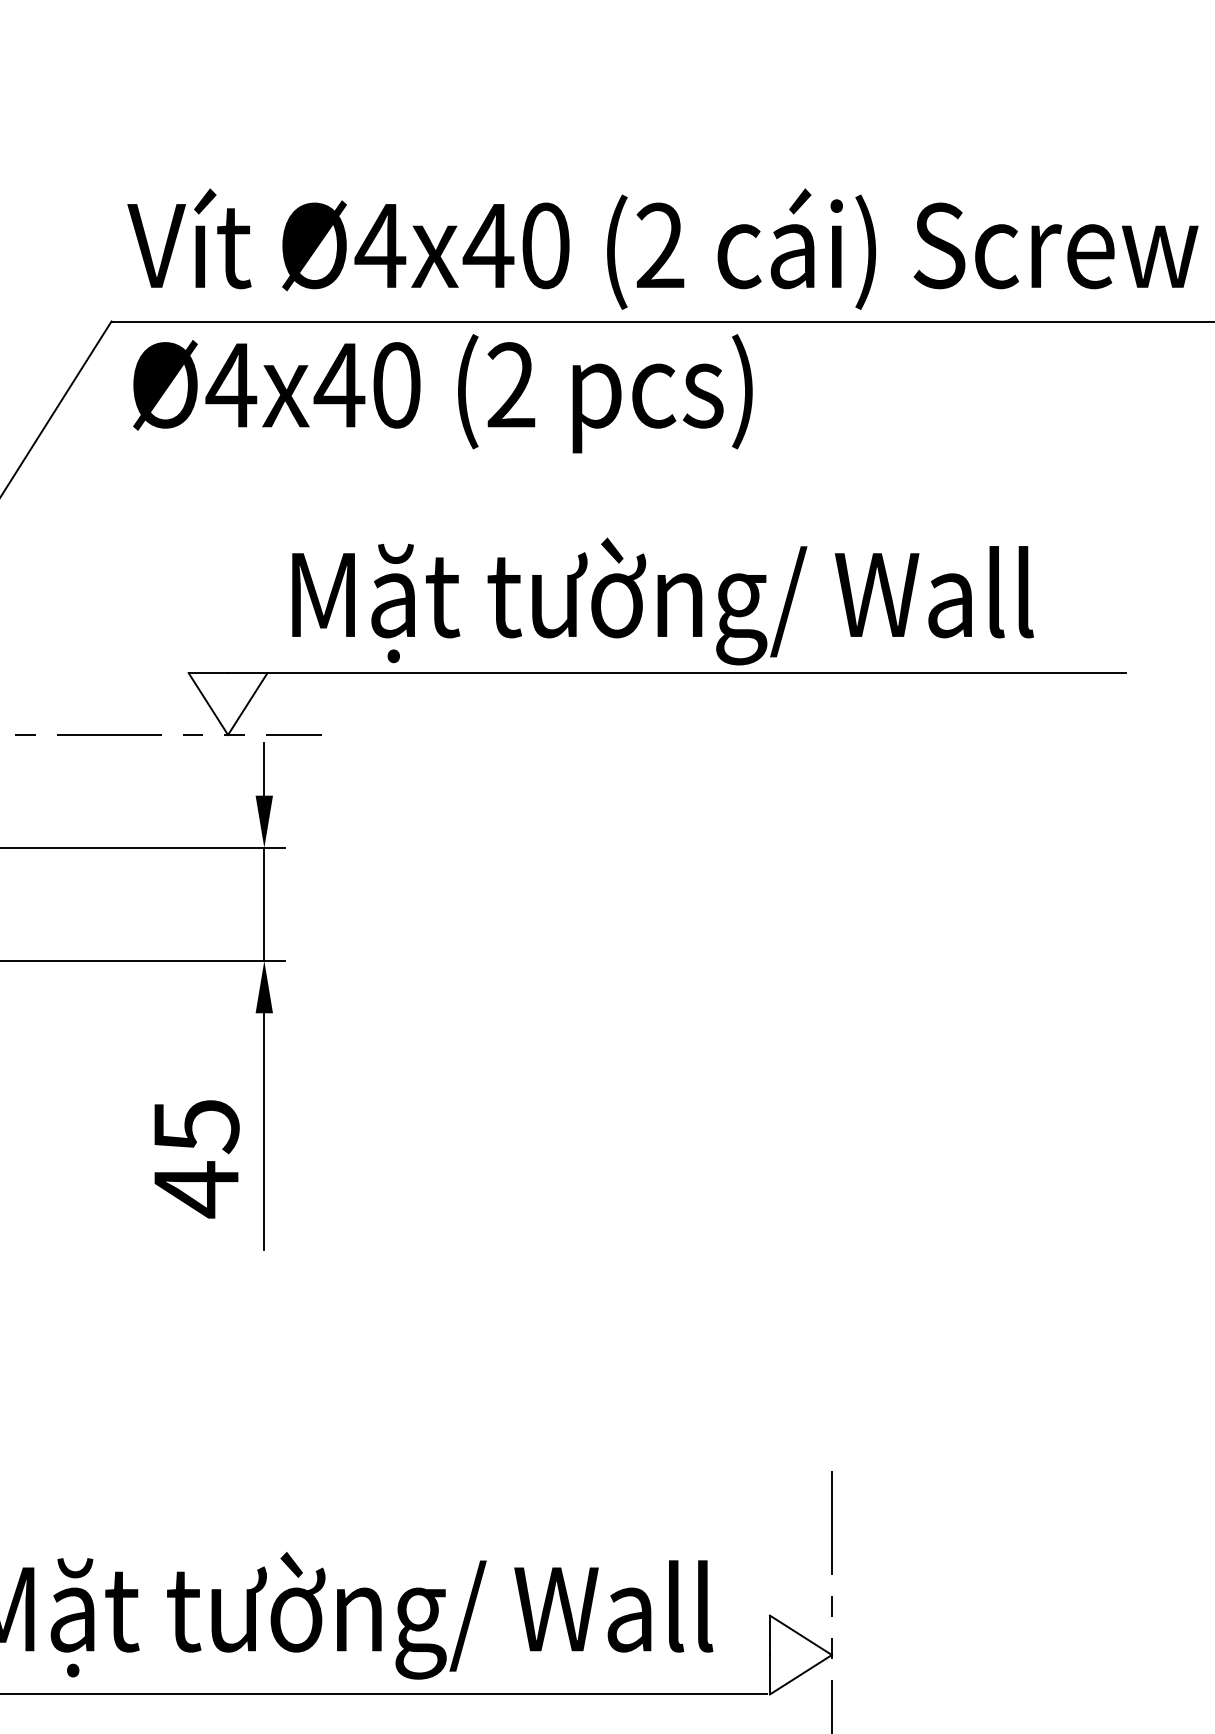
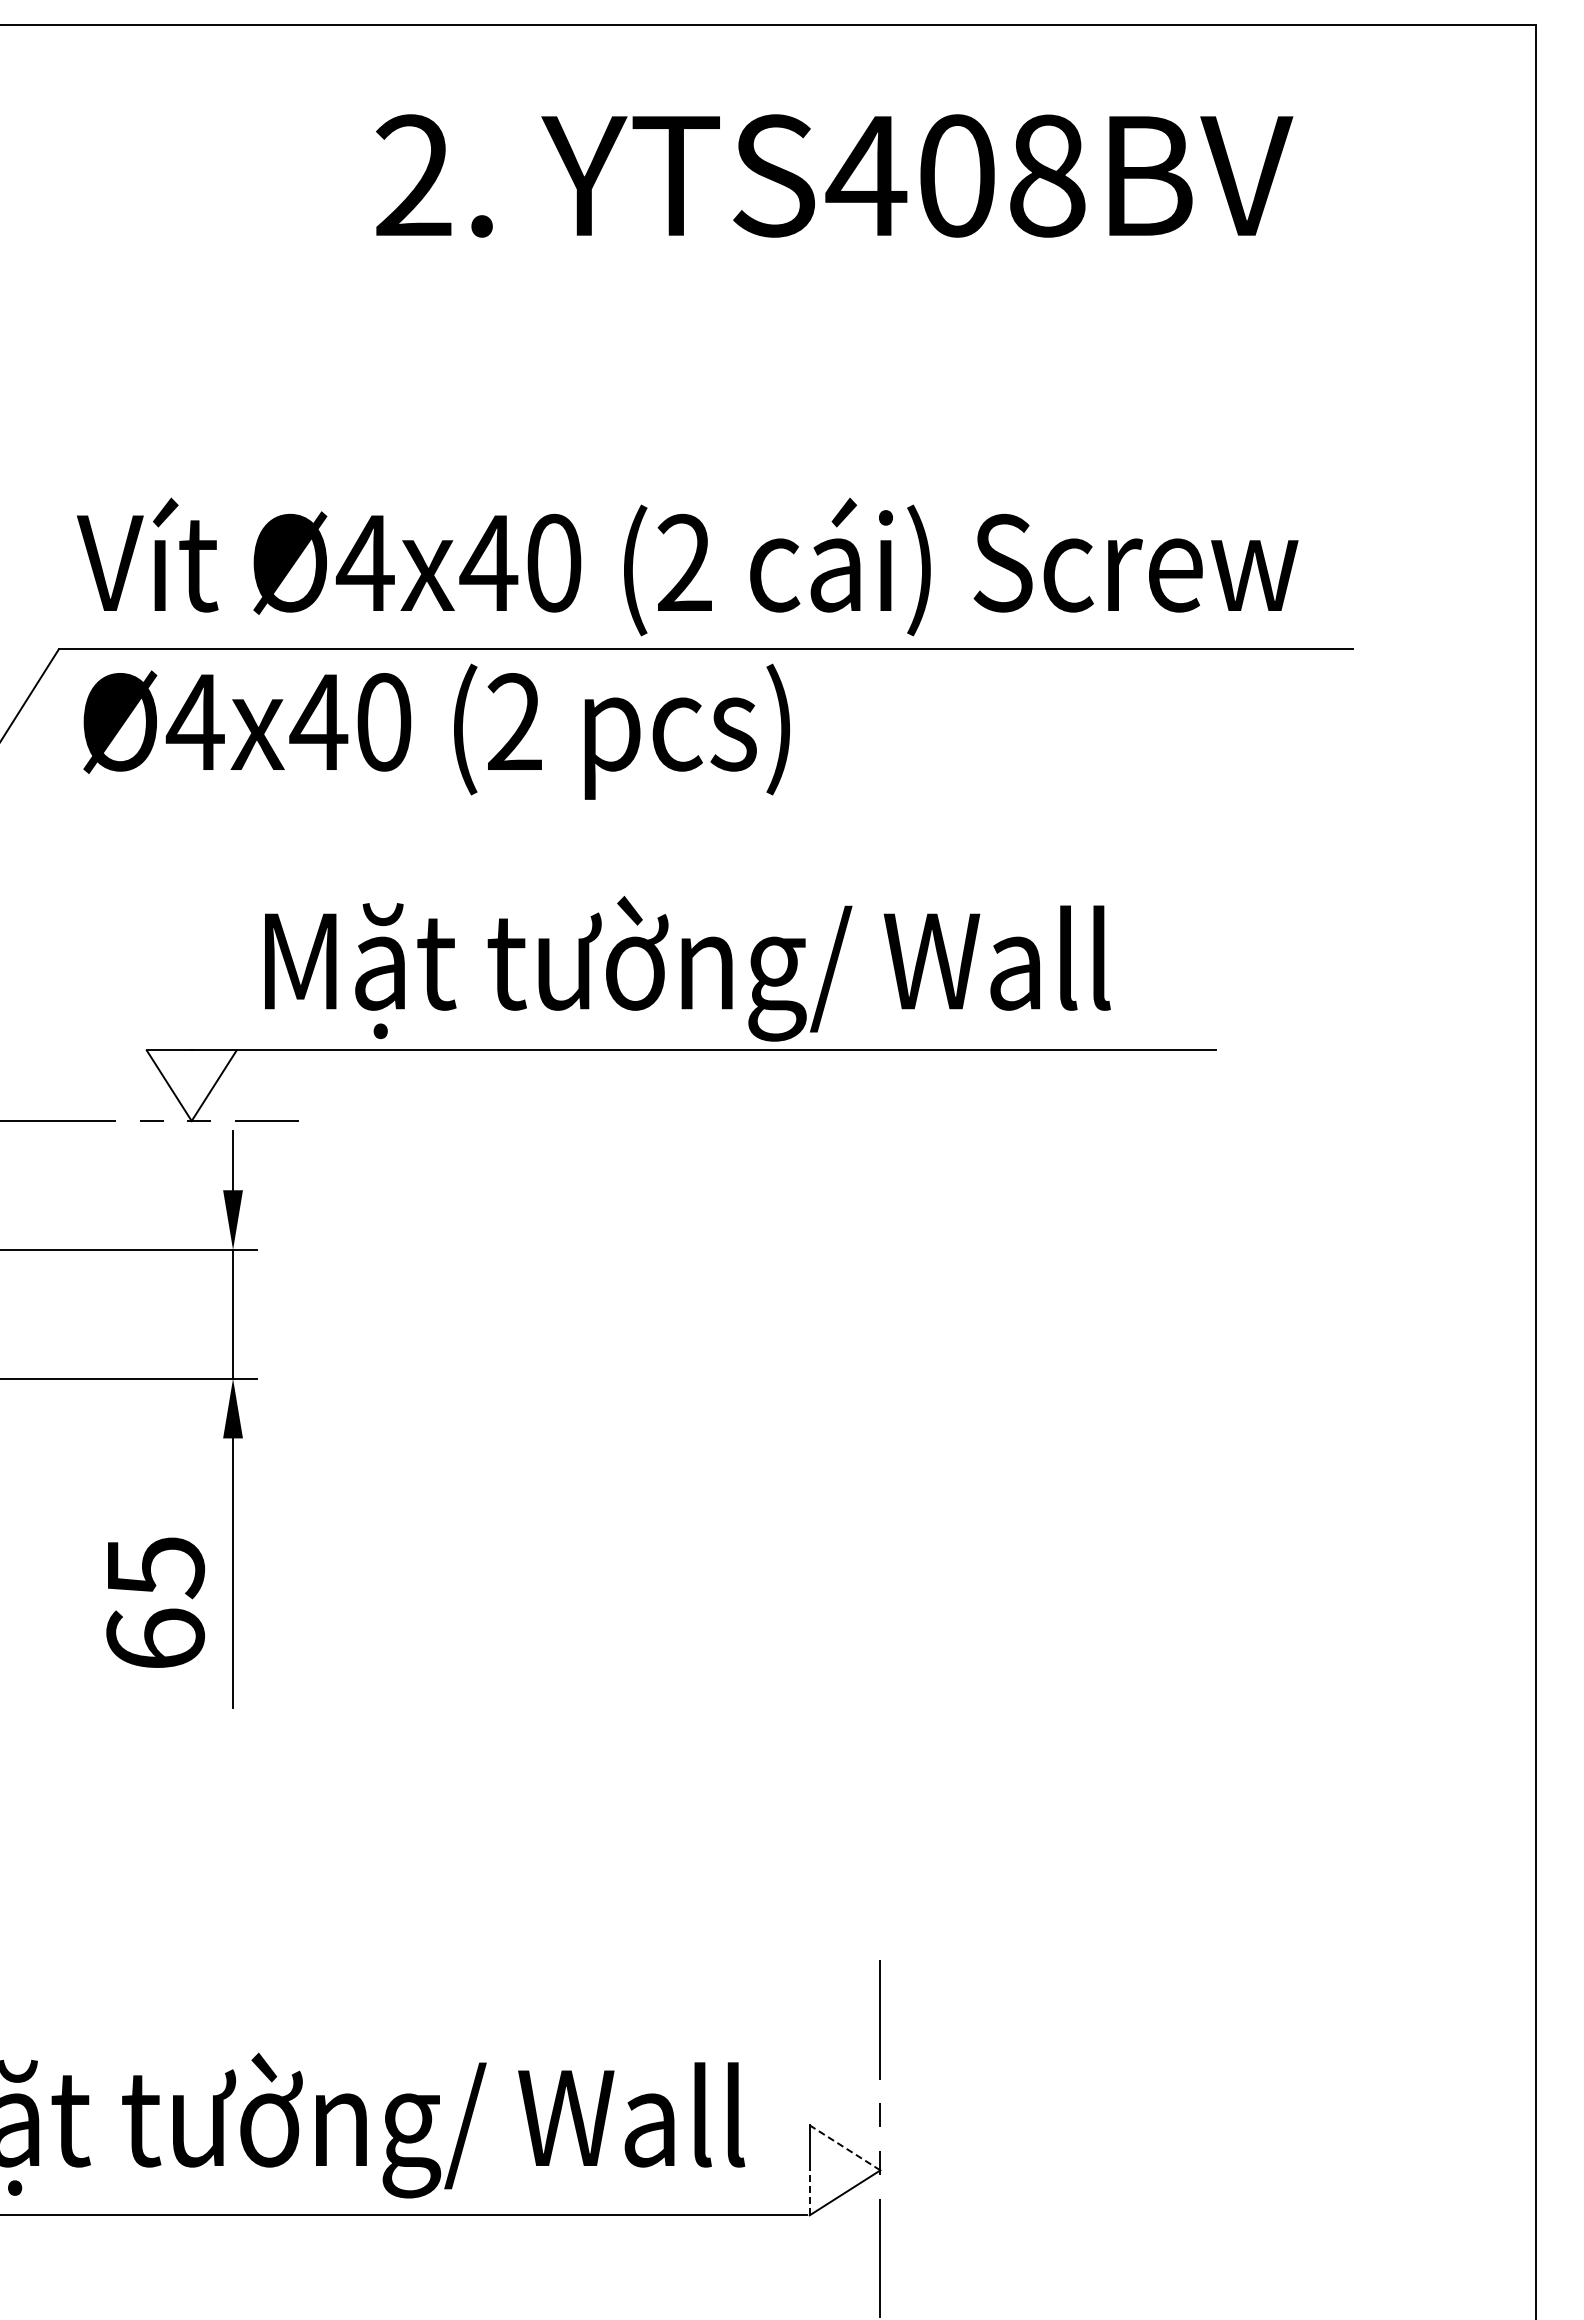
text: (196, 1189) -> (155, 1639), 45 -> 65
line: (801, 1634) -> (845, 2147), solid -> dashed
line: (769, 1674) -> (809, 2192), solid -> dashed

